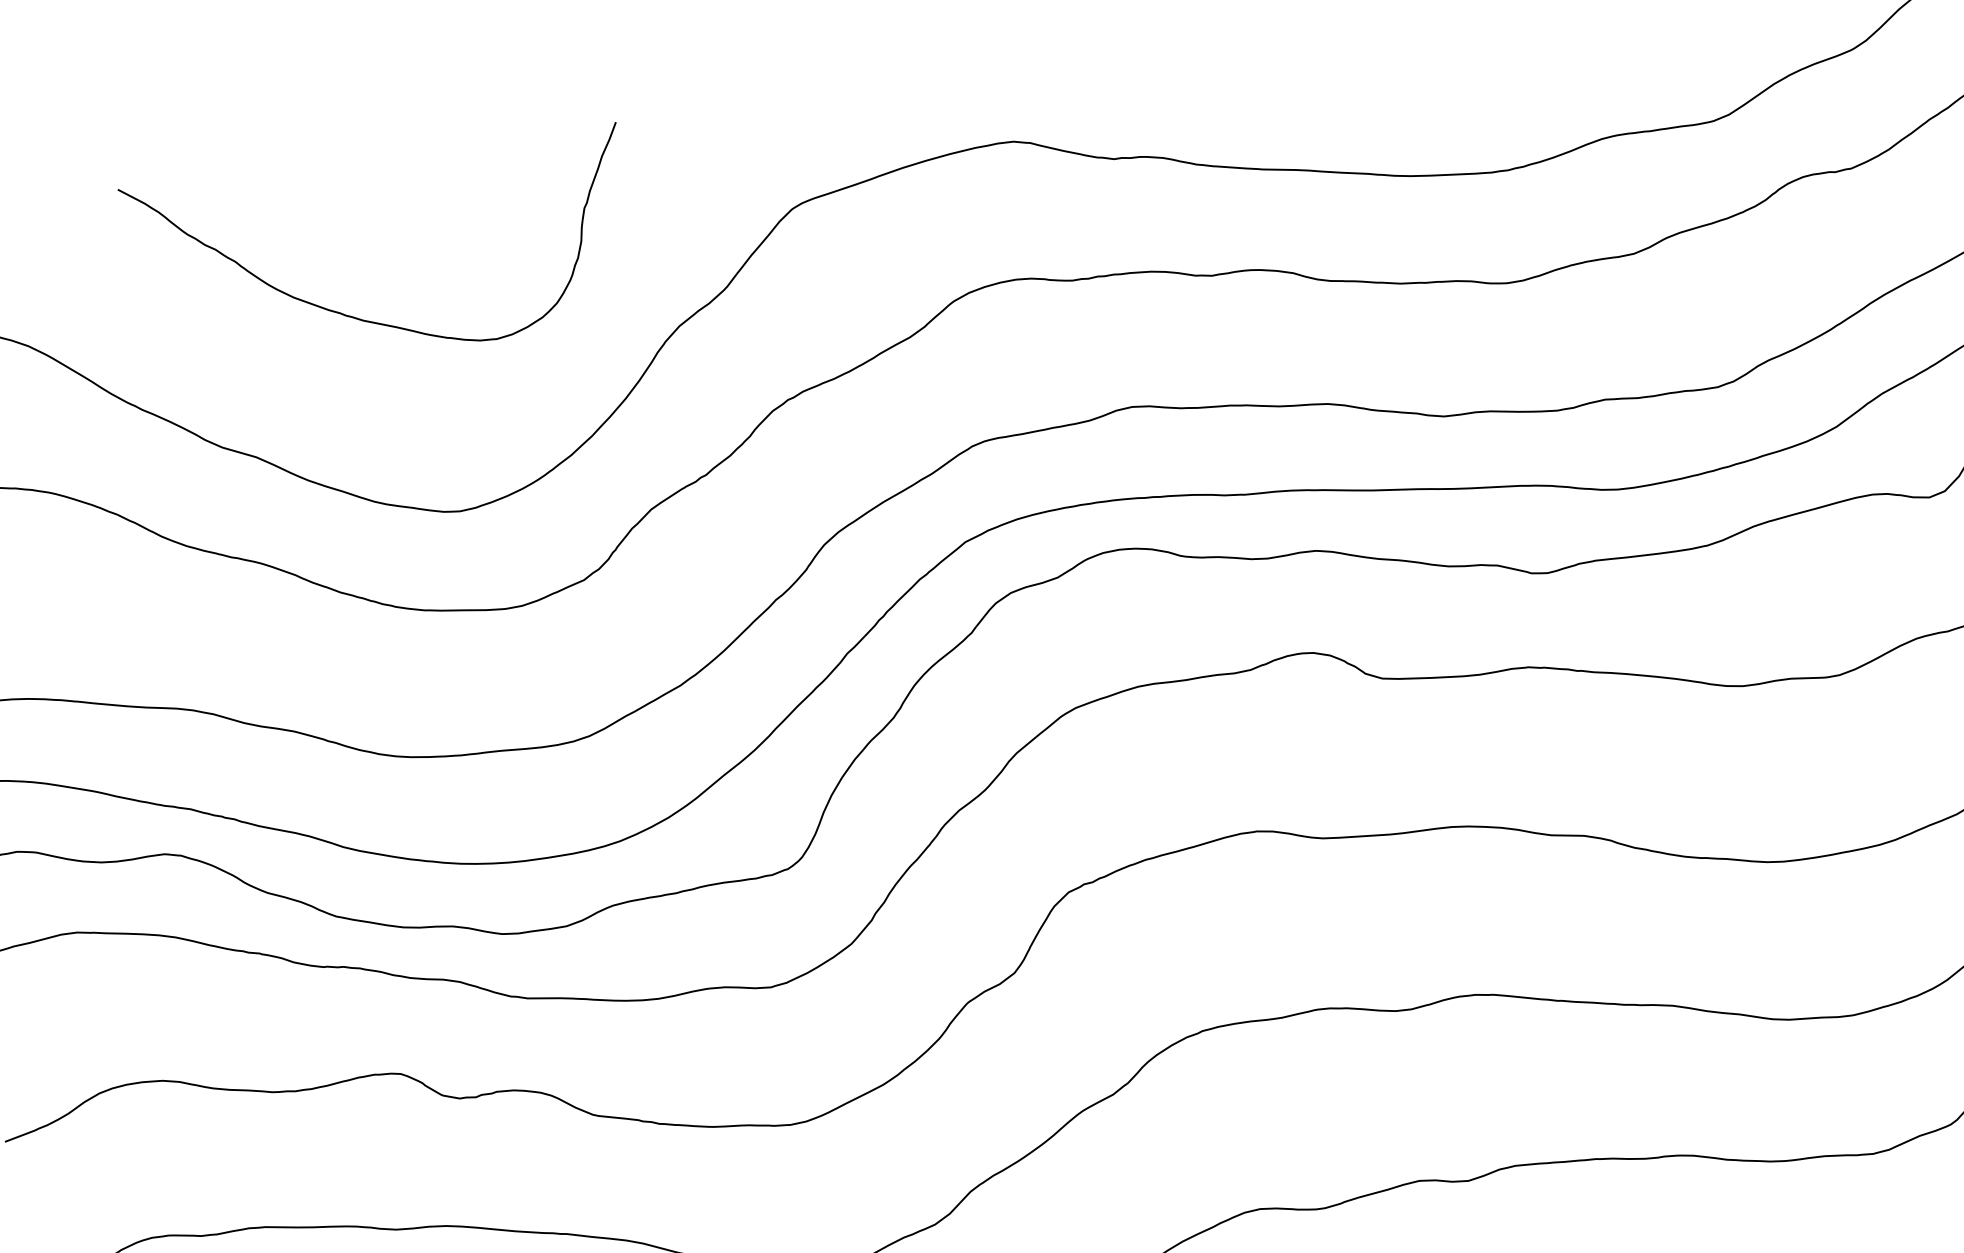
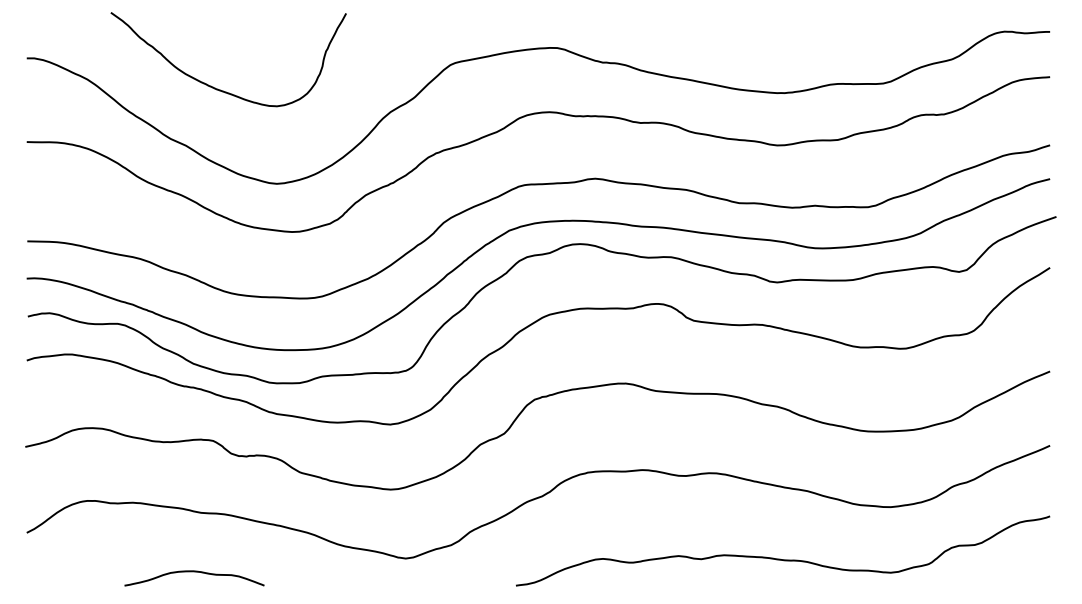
curve: (361, 317) -> (215, 87), moved

